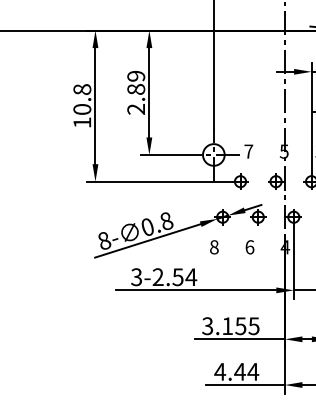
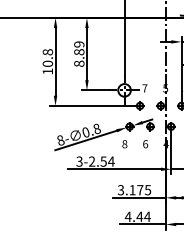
text: (136, 108) -> (79, 63), 2.89 -> 8.89
text: (241, 326) -> (140, 190), 3.155 -> 3.175

